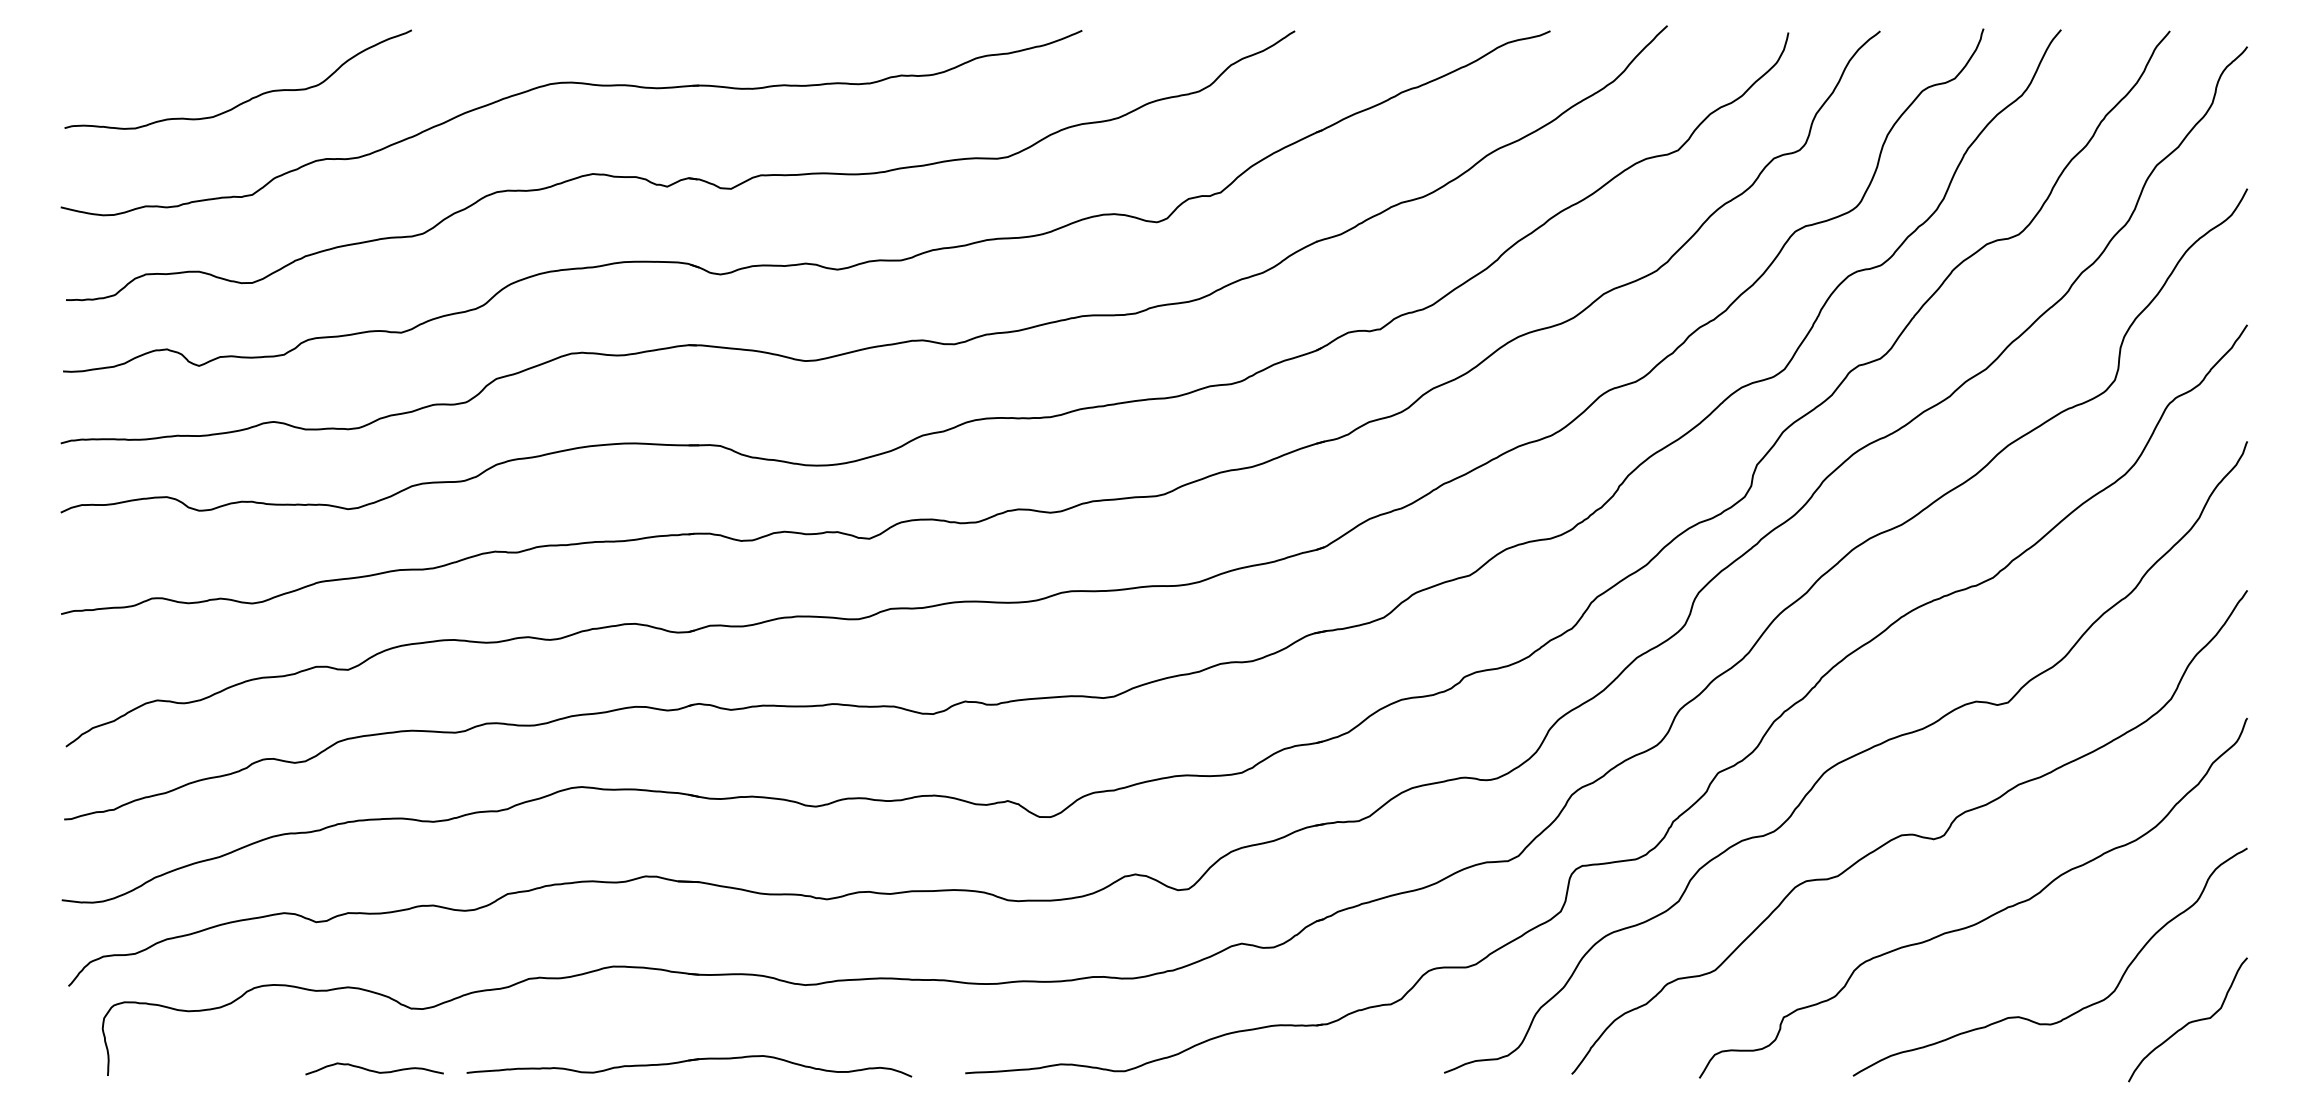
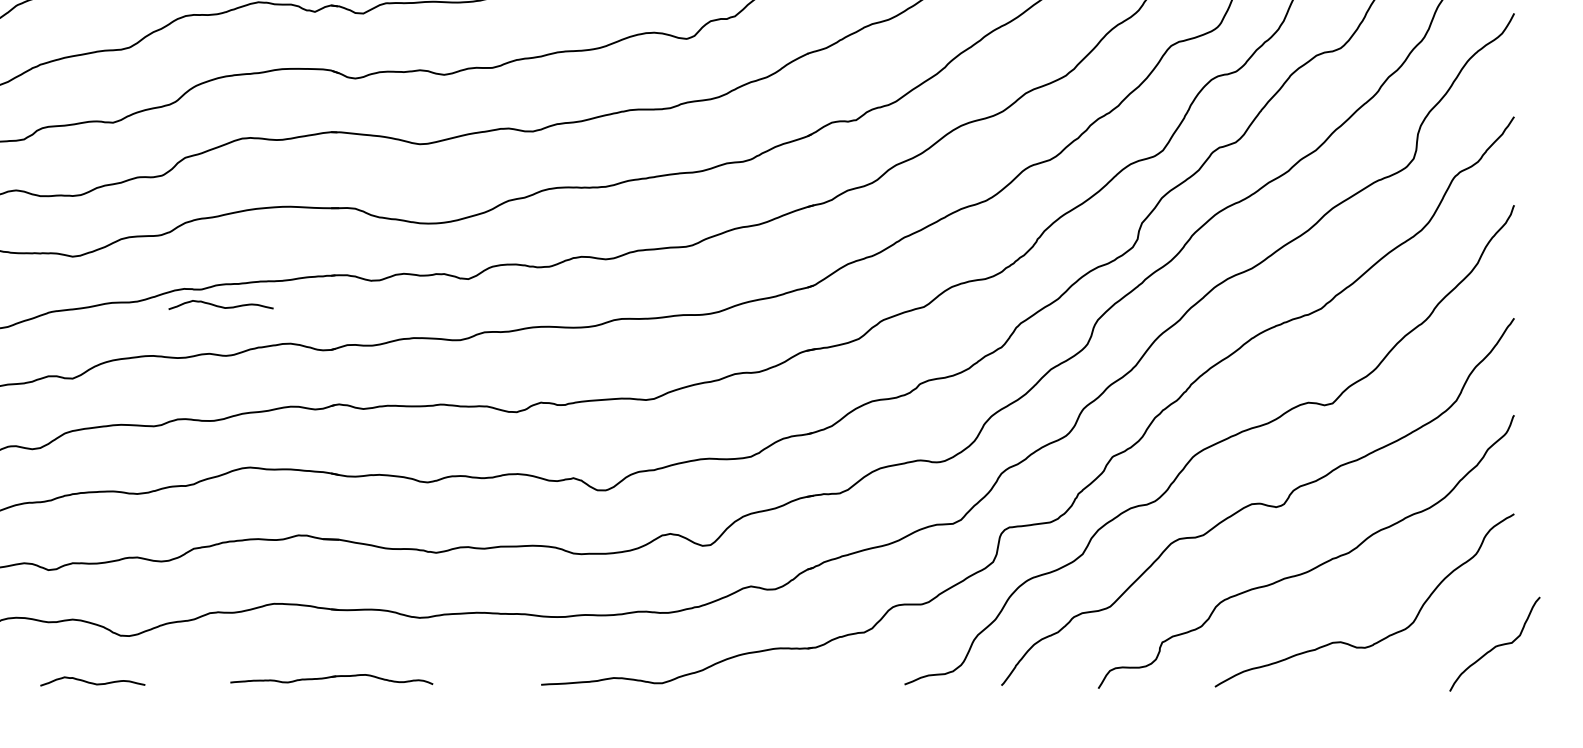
curve: (543, 574) -> (221, 306), added
curve: (2189, 1021) -> (1496, 645), moved
part: (689, 1066) -> (331, 679), size x0.6

